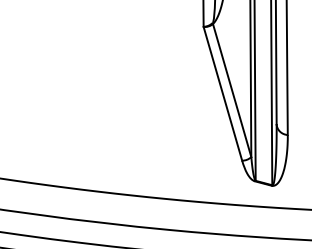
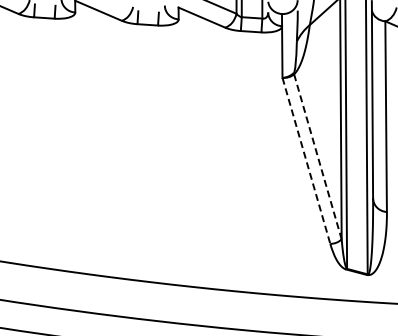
line: (231, 90) -> (317, 156), solid -> dashed
line: (222, 94) -> (306, 161), solid -> dashed

